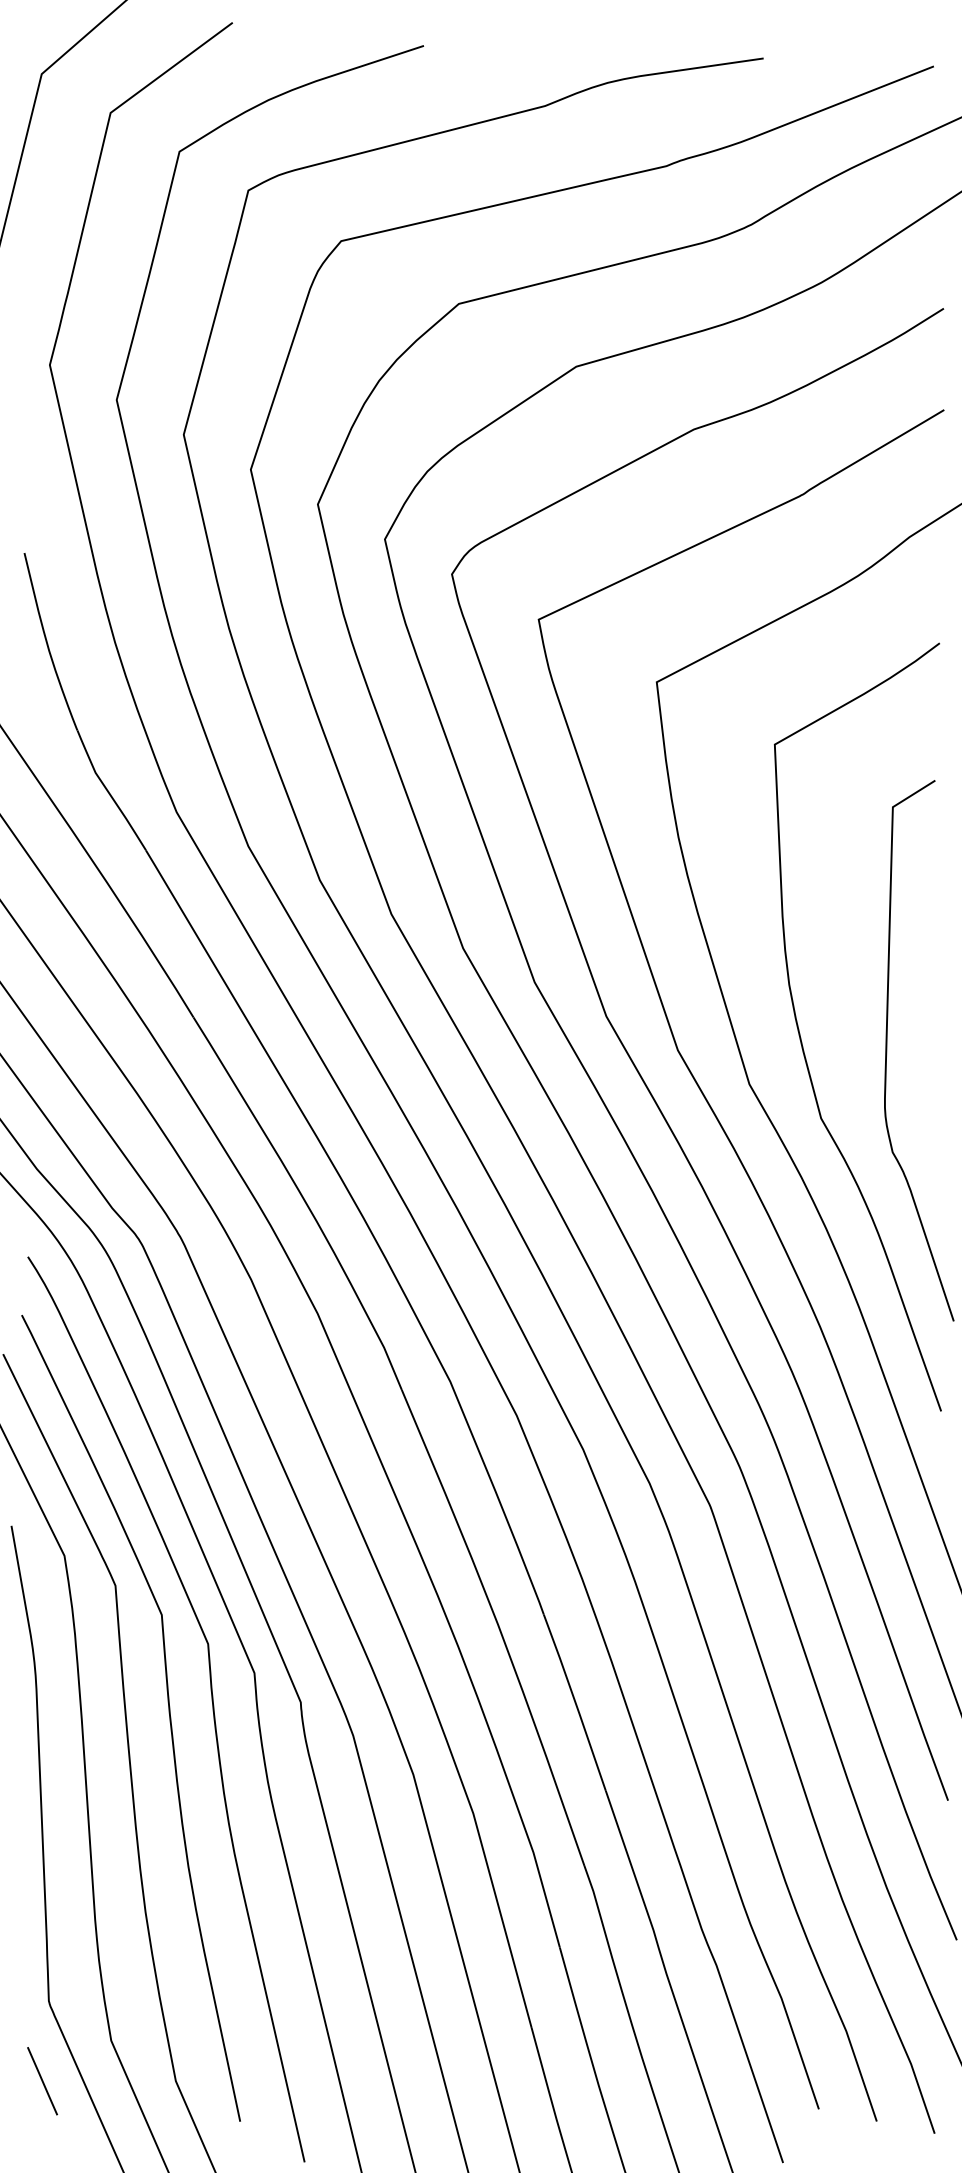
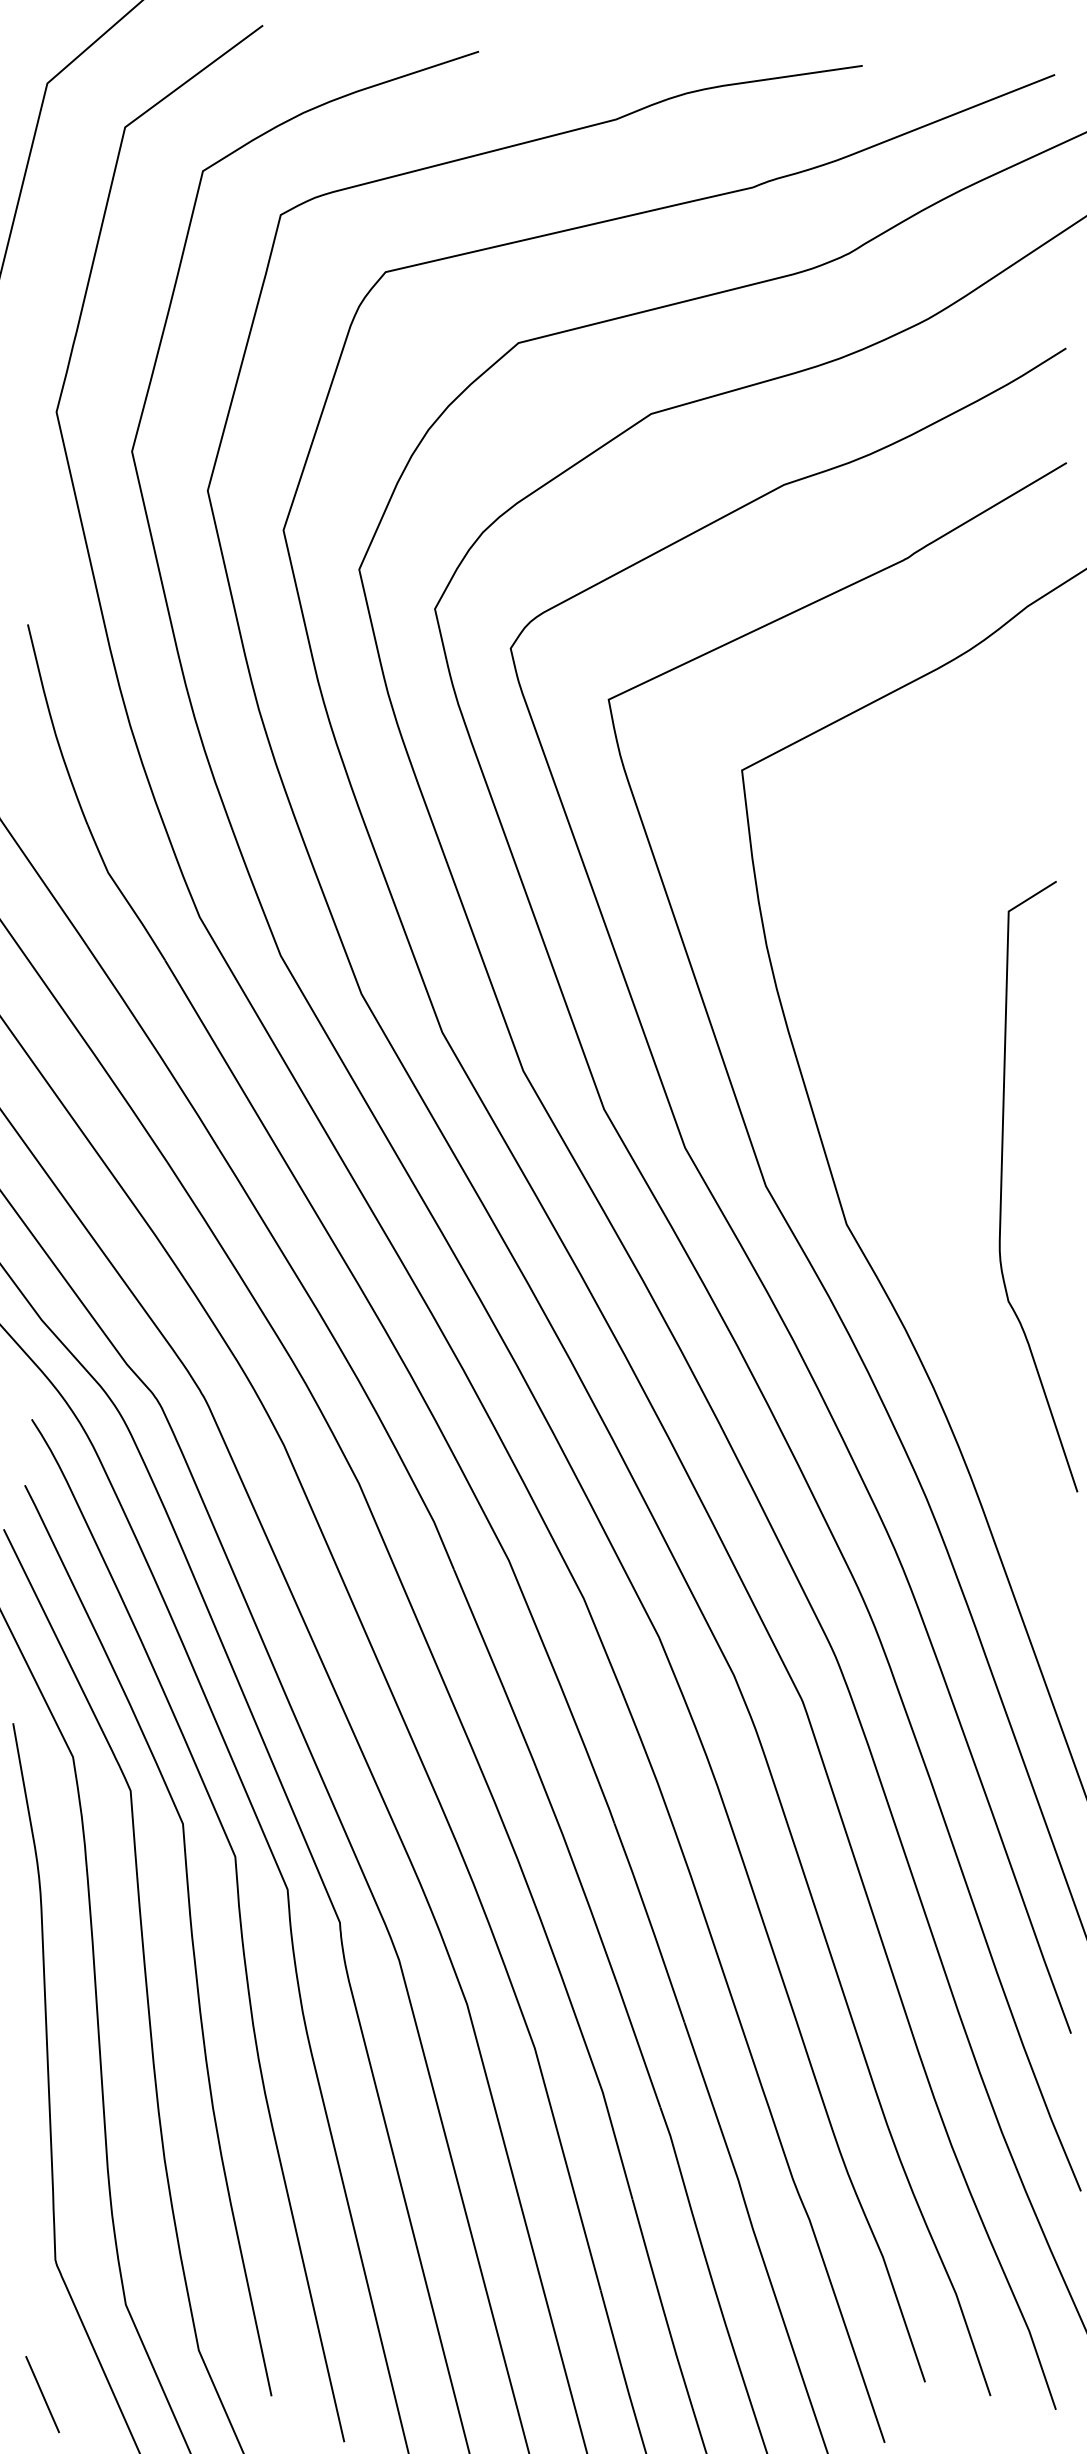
curve: (801, 1037) -> (905, 1171), removed
line: (42, 2081) -> (42, 2394), moved

